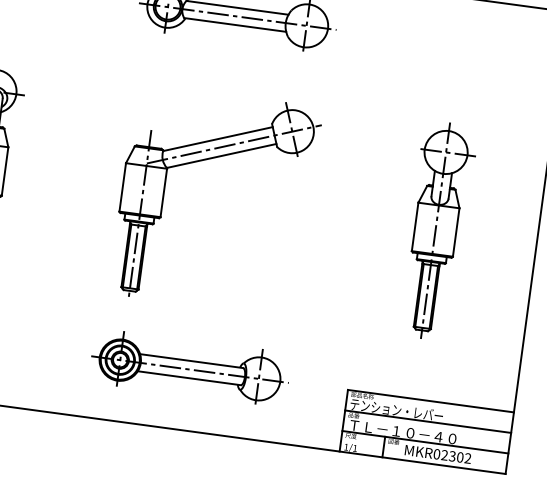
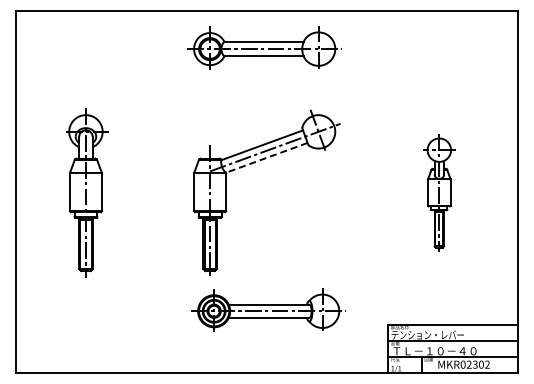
line: (221, 156) -> (266, 158), solid -> dashed
part: (437, 230) -> (440, 192), size x0.7
part: (190, 367) -> (268, 309), moved

